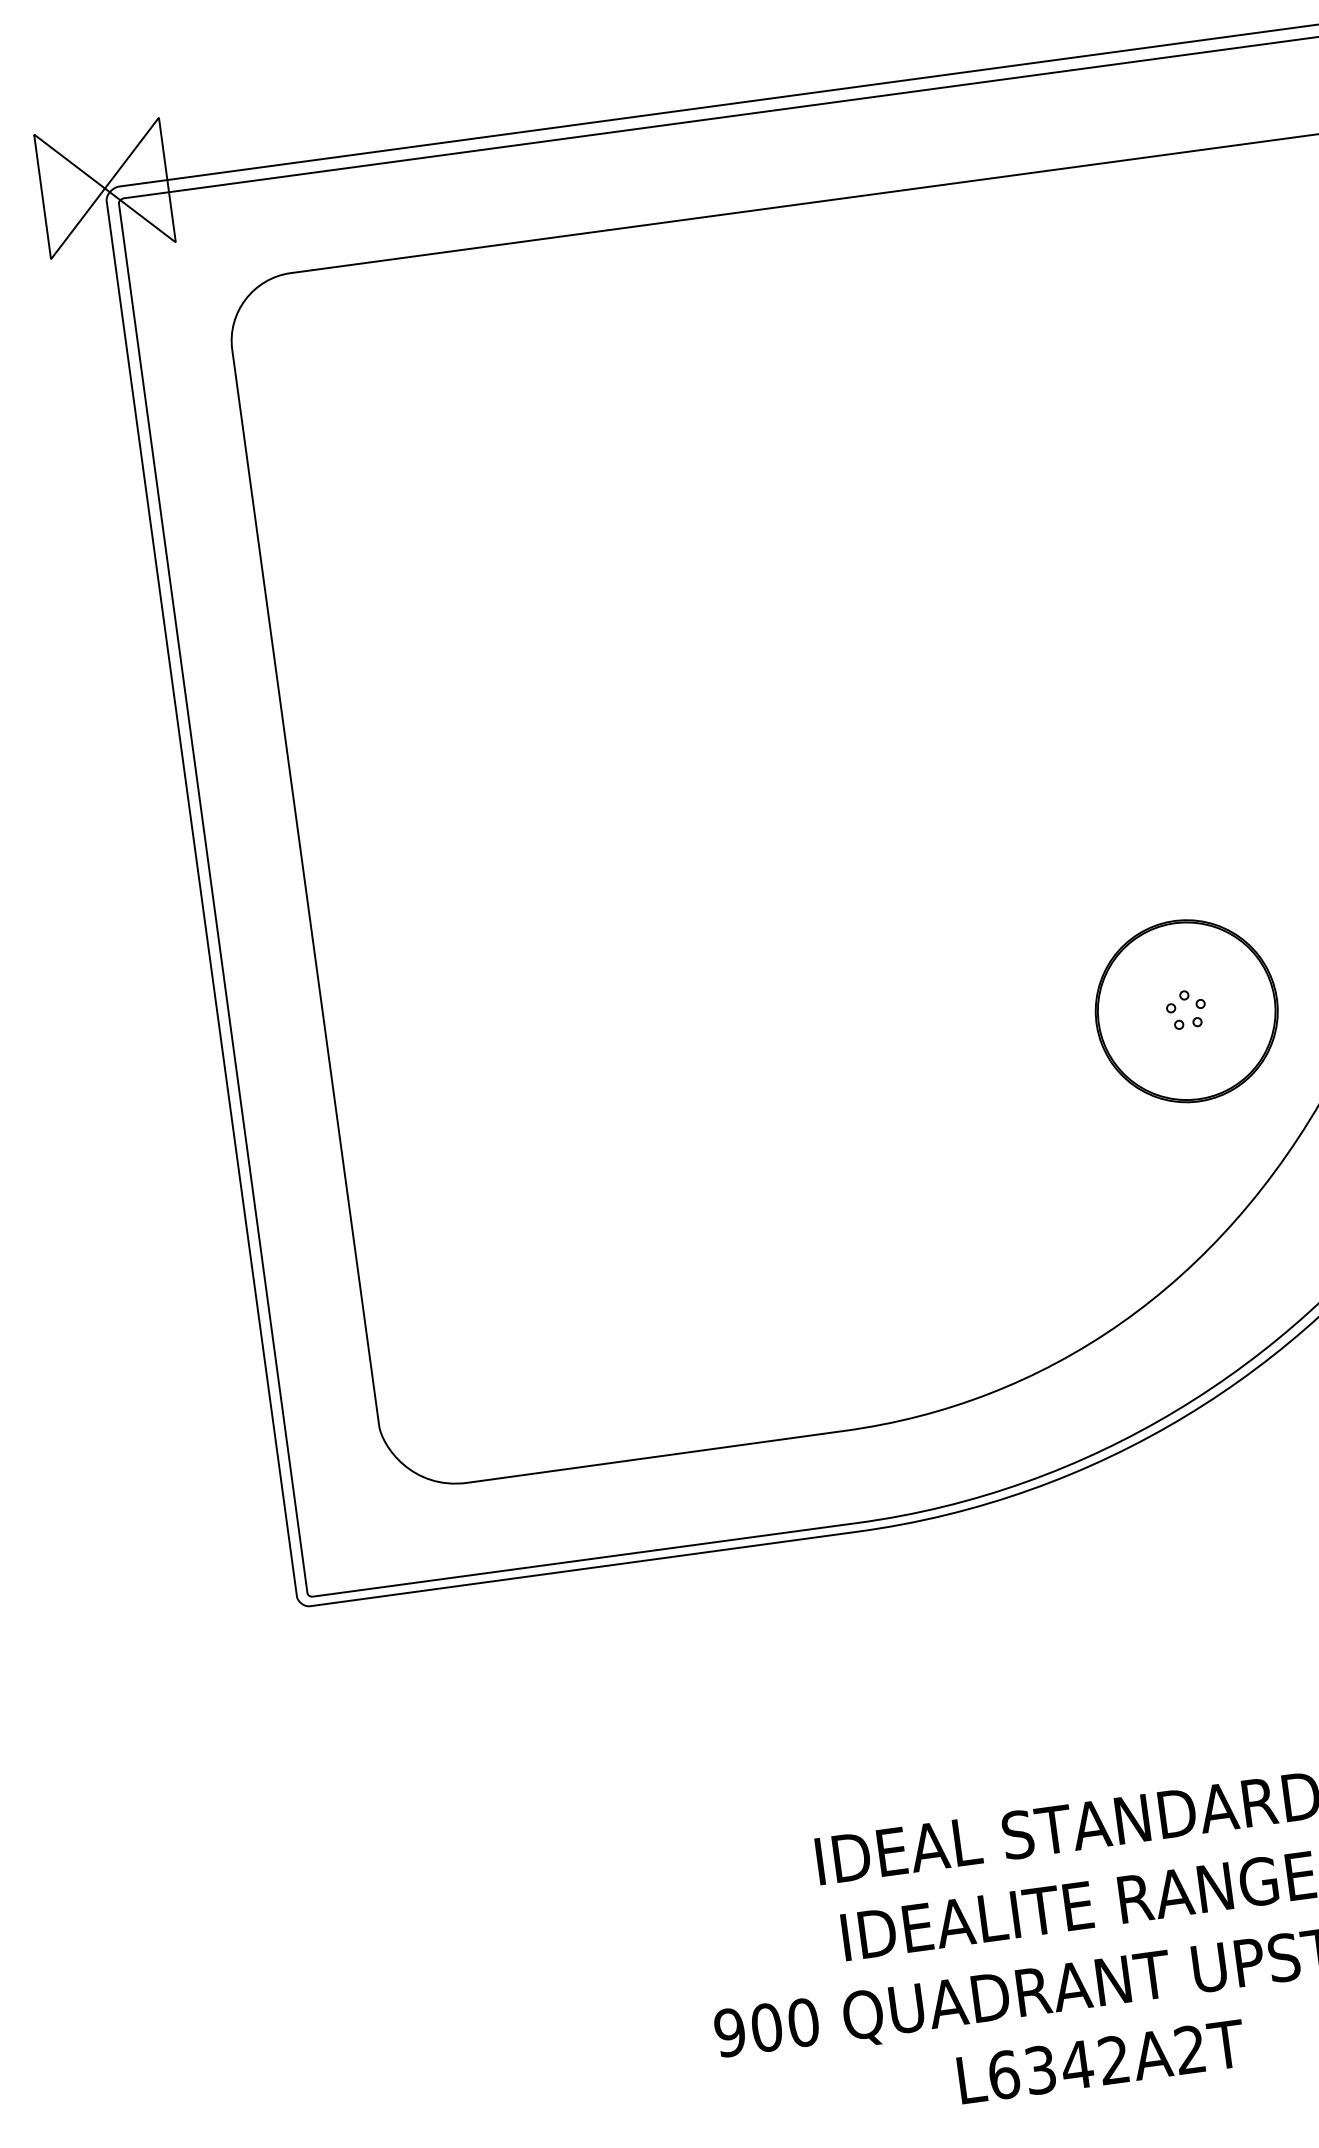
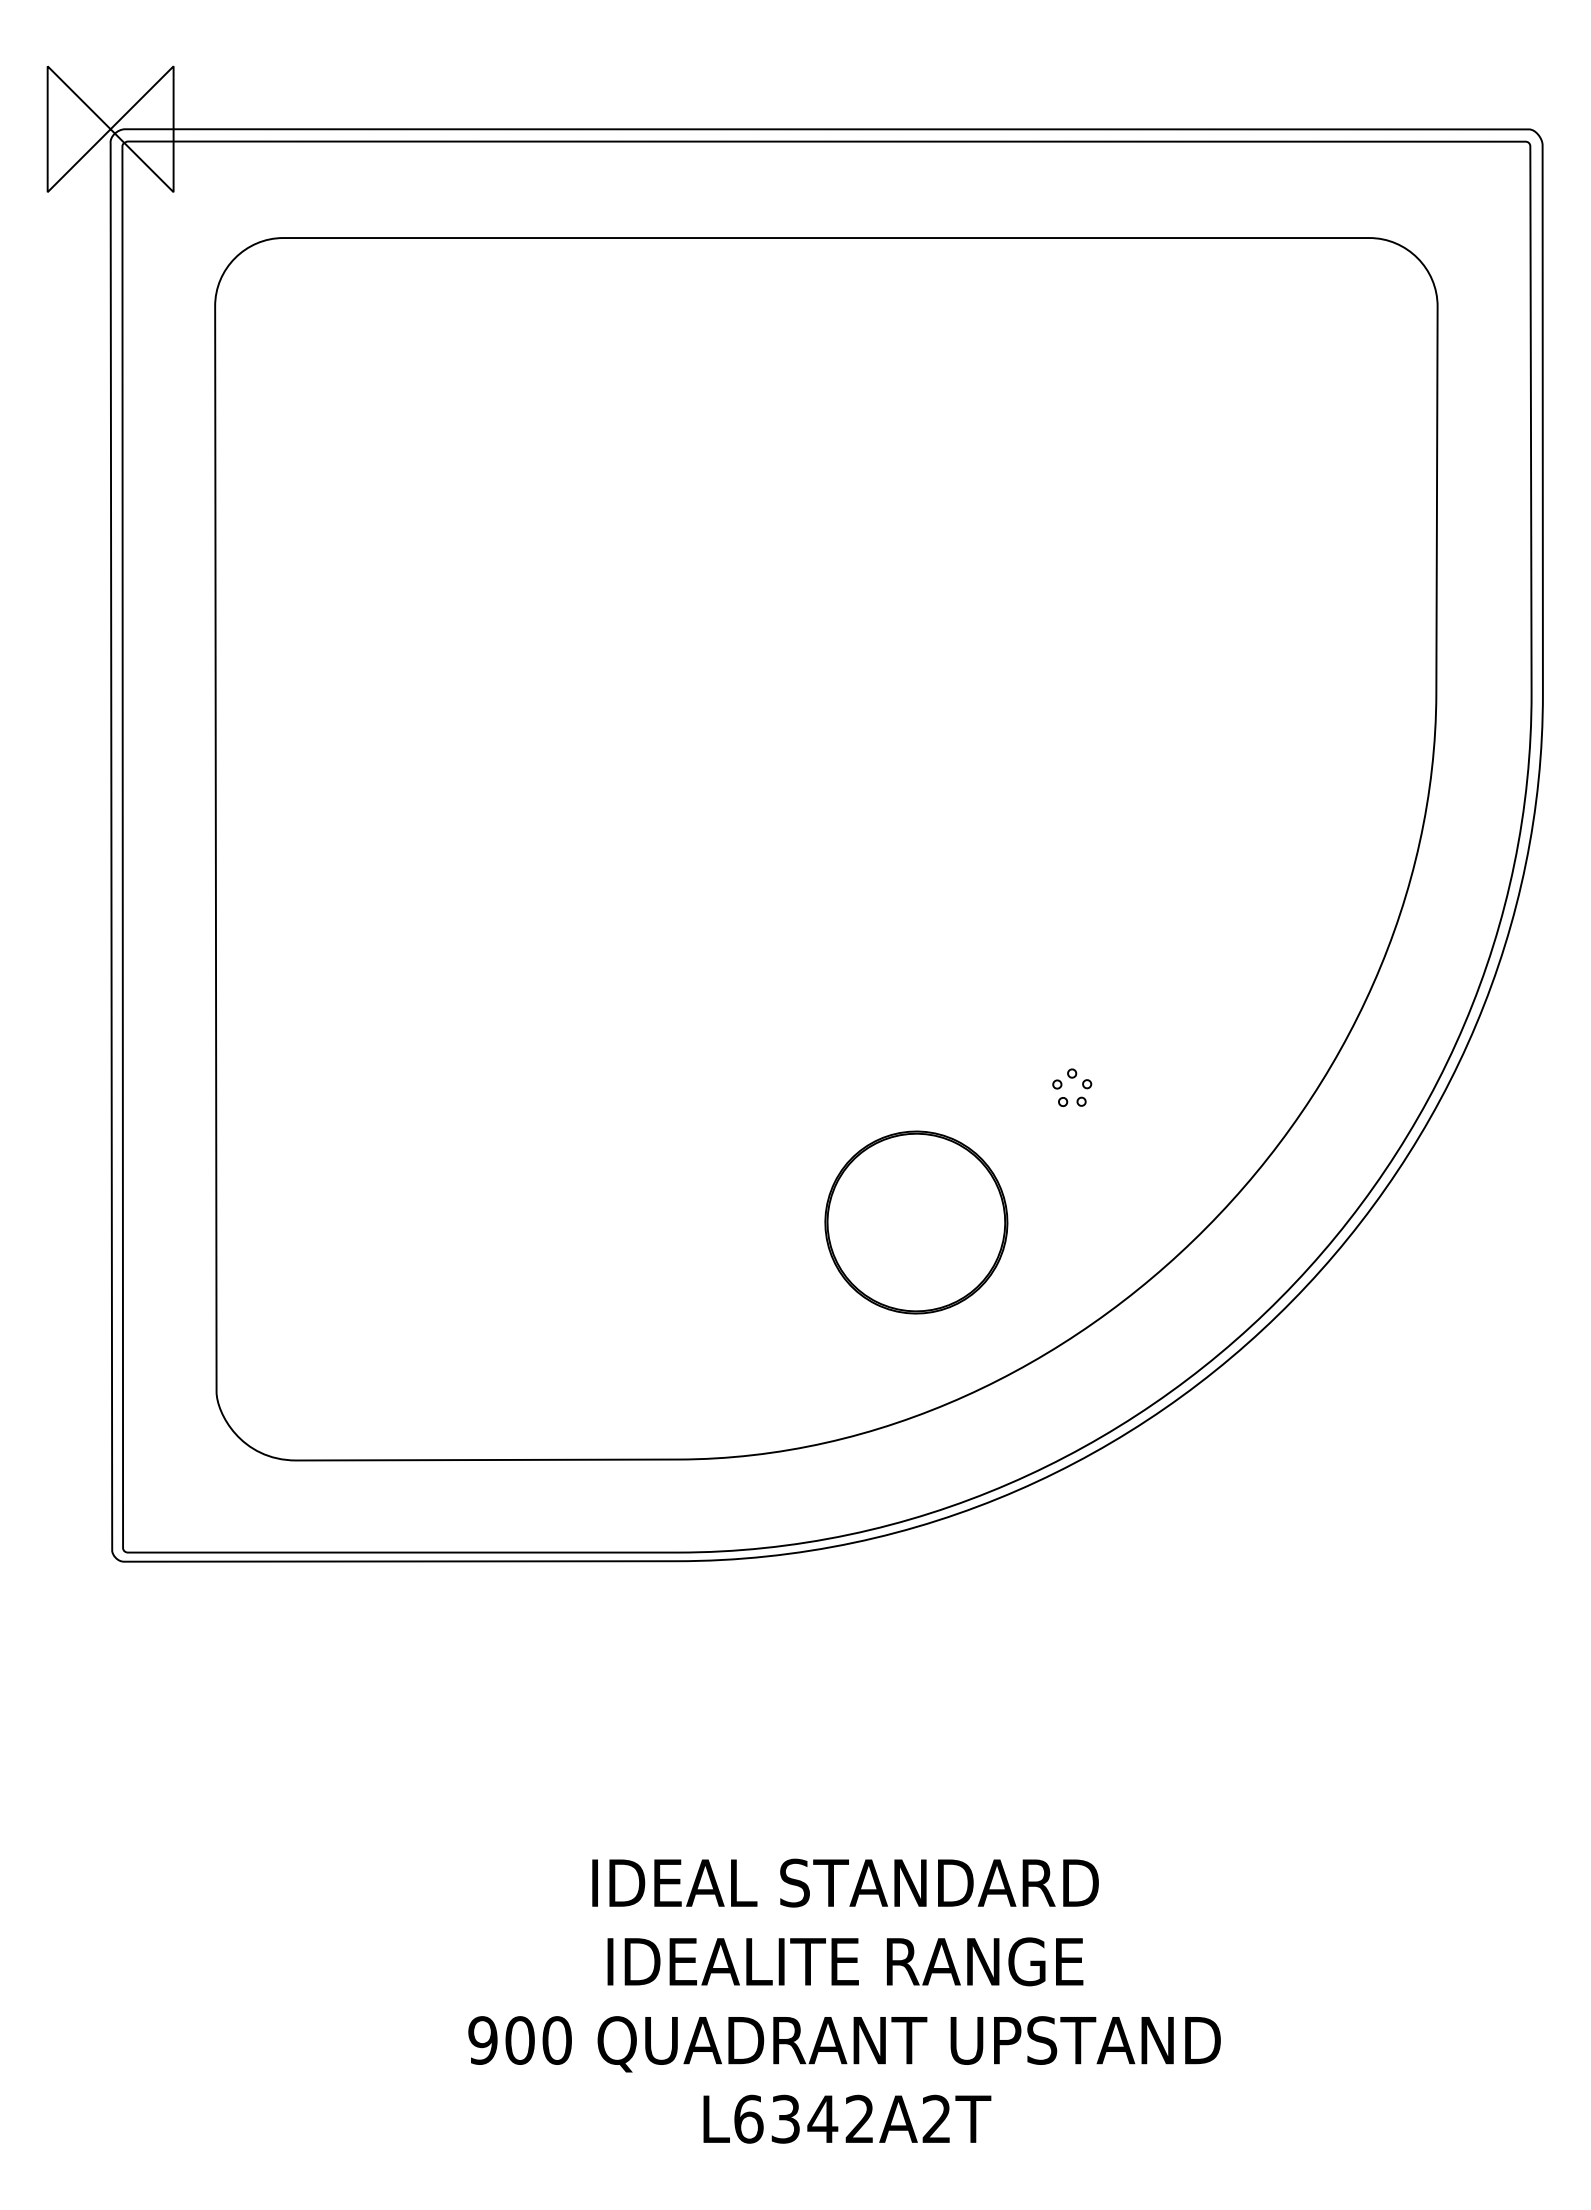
part: (1186, 1011) -> (916, 1222), moved

